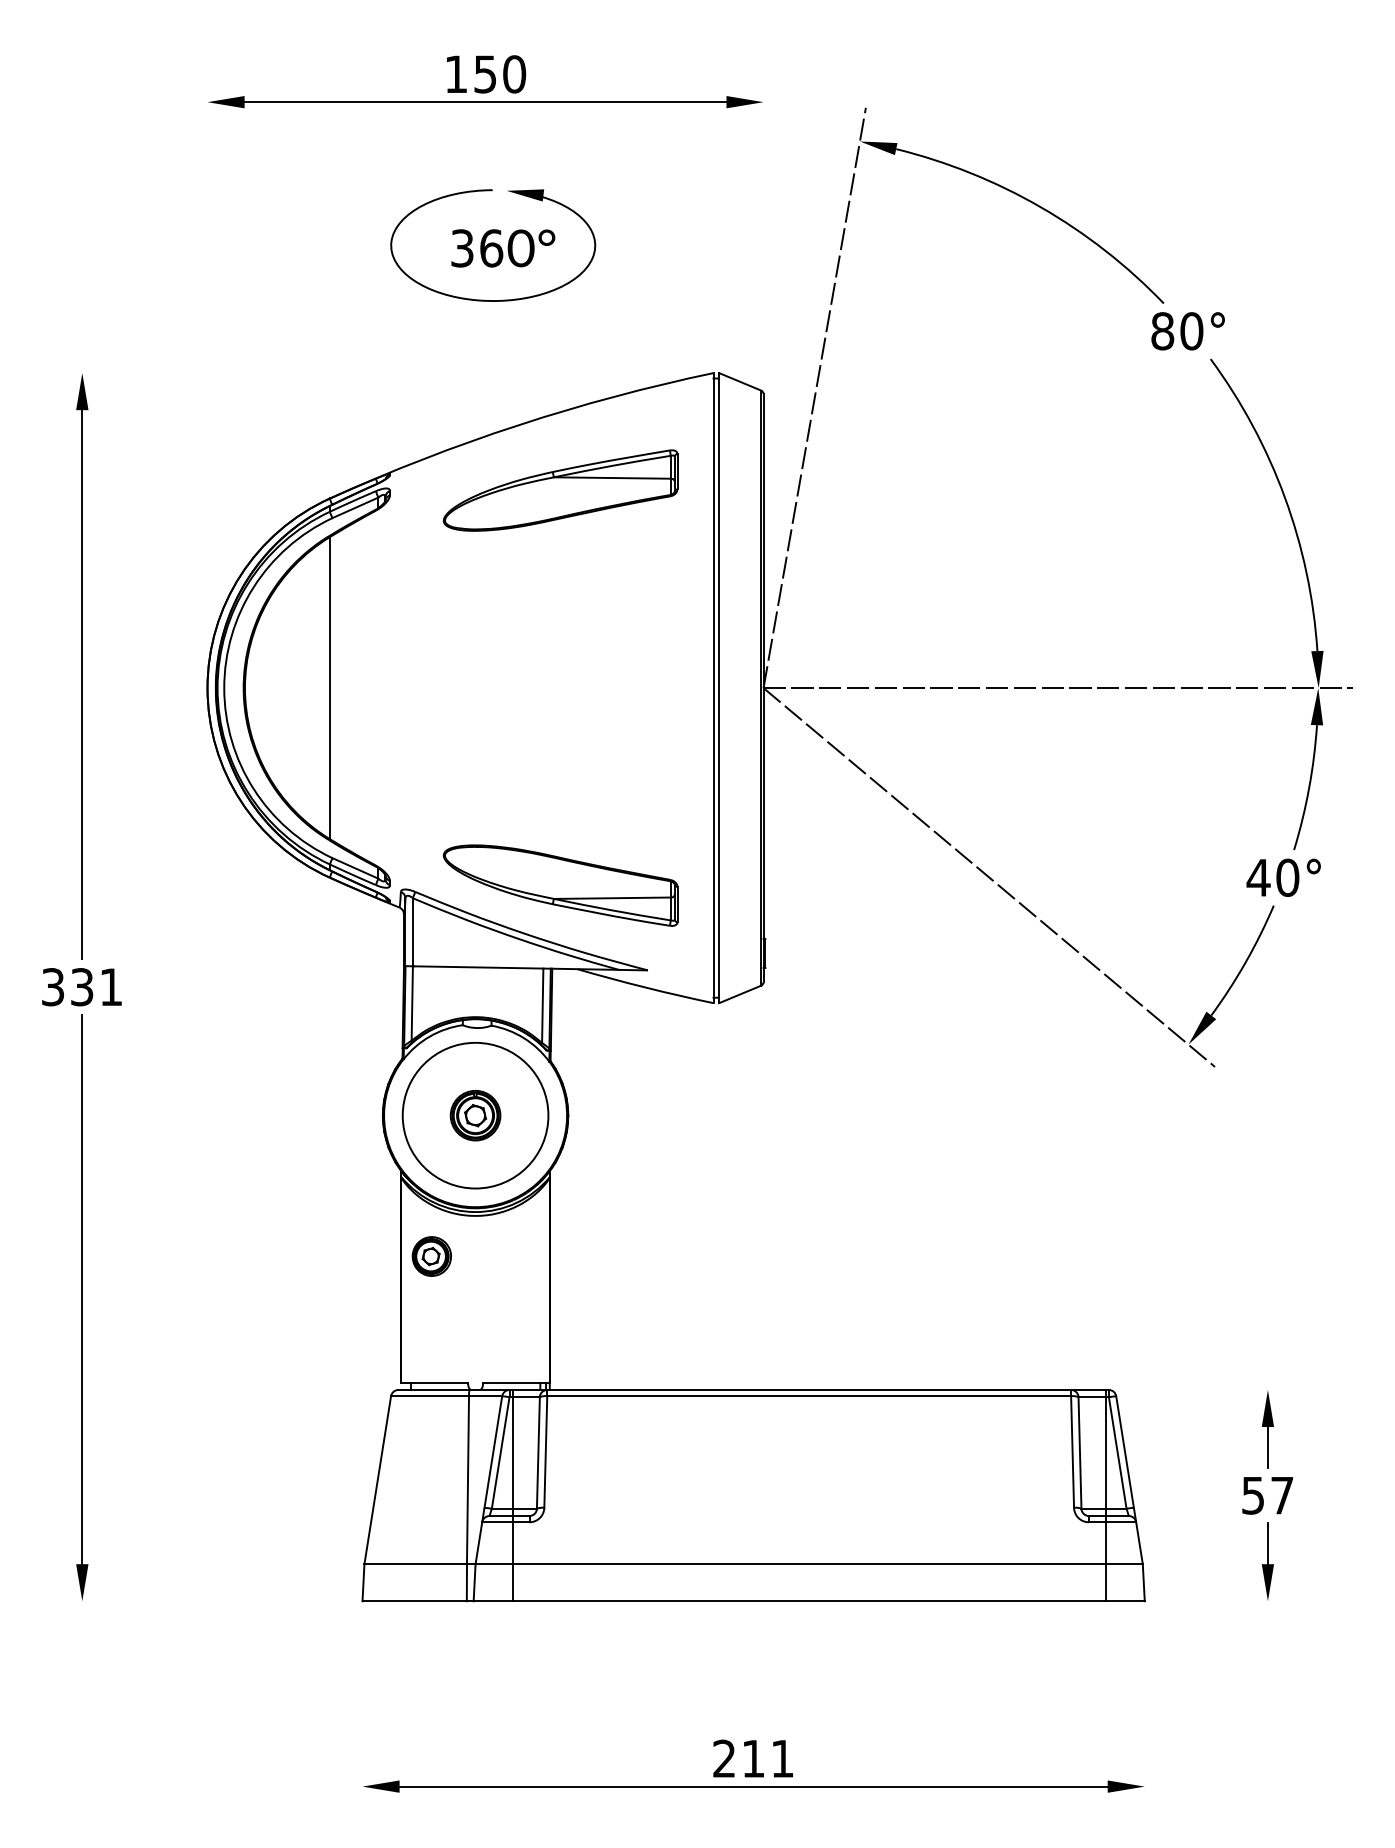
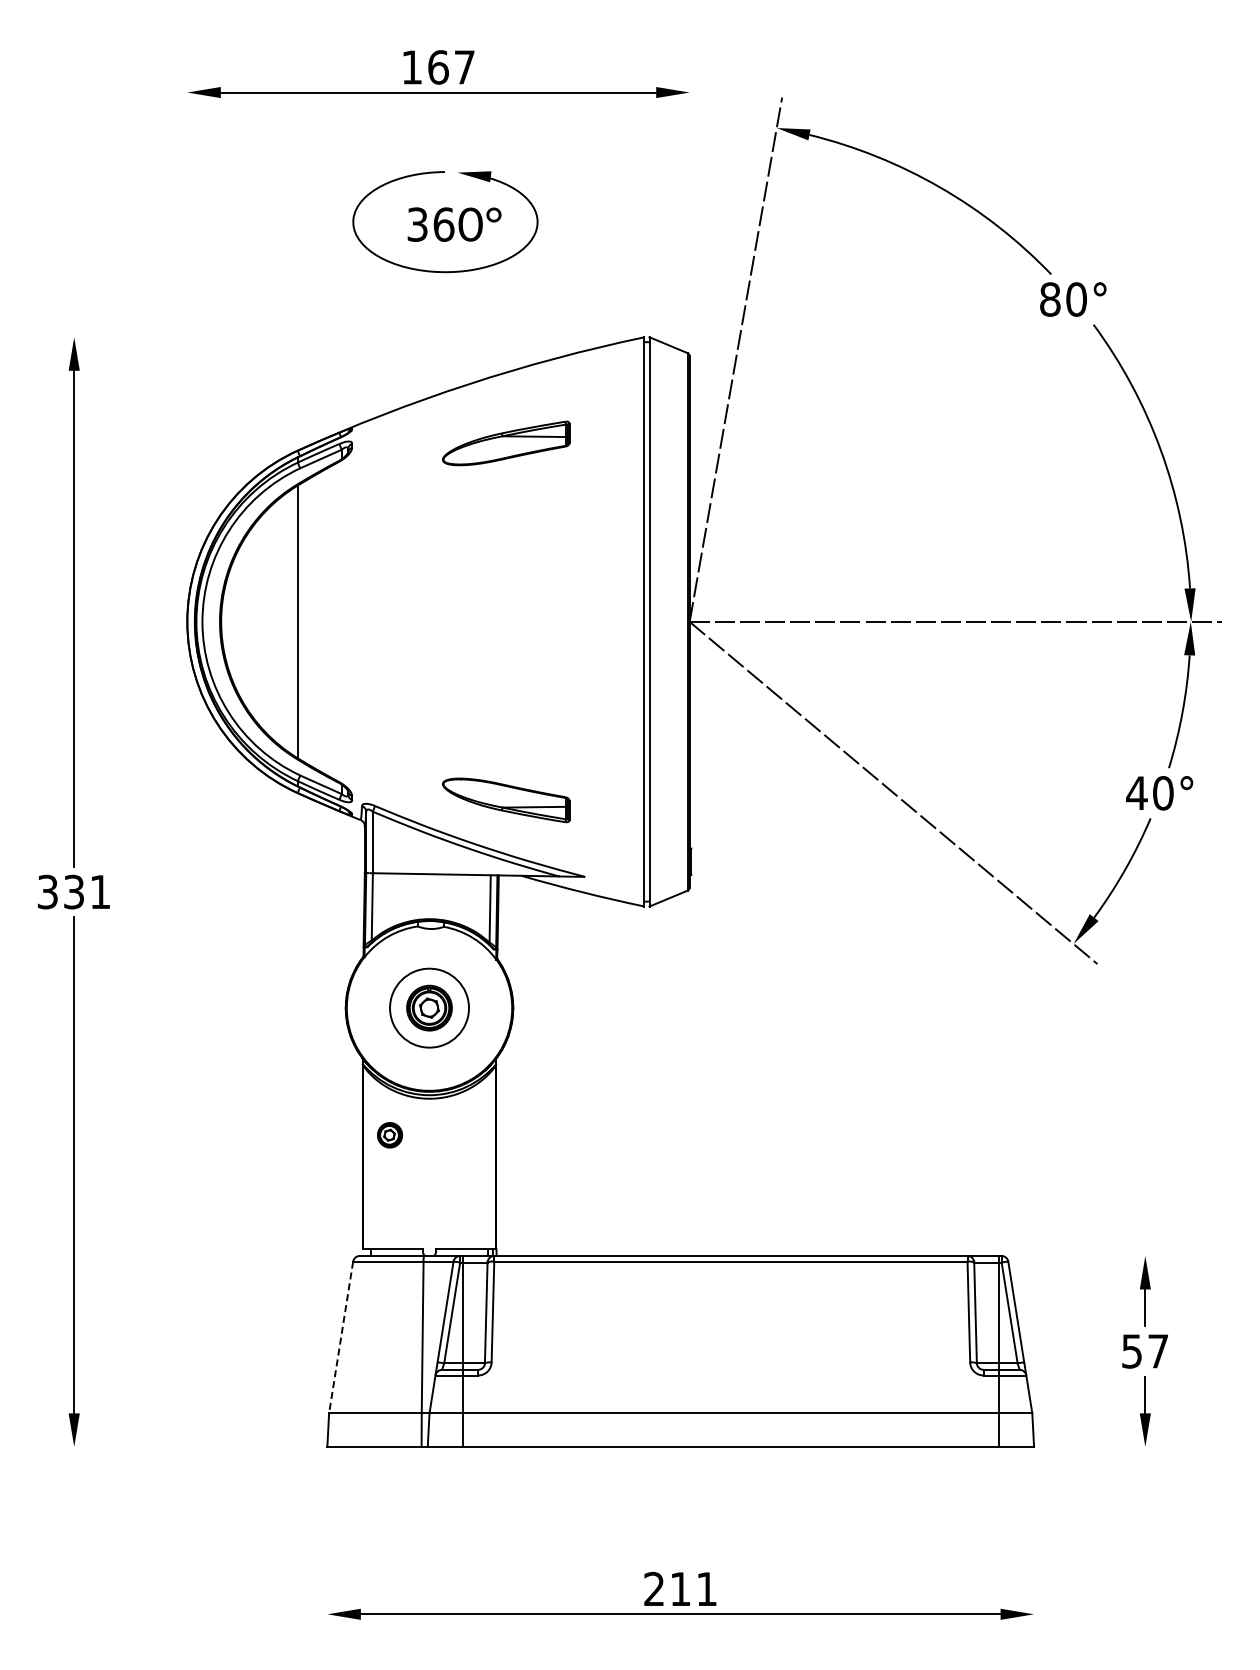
text: (499, 74) -> (451, 67), 150 -> 167
part: (559, 490) -> (505, 443), size x0.6
part: (559, 885) -> (505, 800), size x0.6
circle: (475, 1114) -> (429, 1007), size x0.6
part: (431, 1255) -> (389, 1134), size x0.7
line: (378, 1480) -> (341, 1337), solid -> dashed

